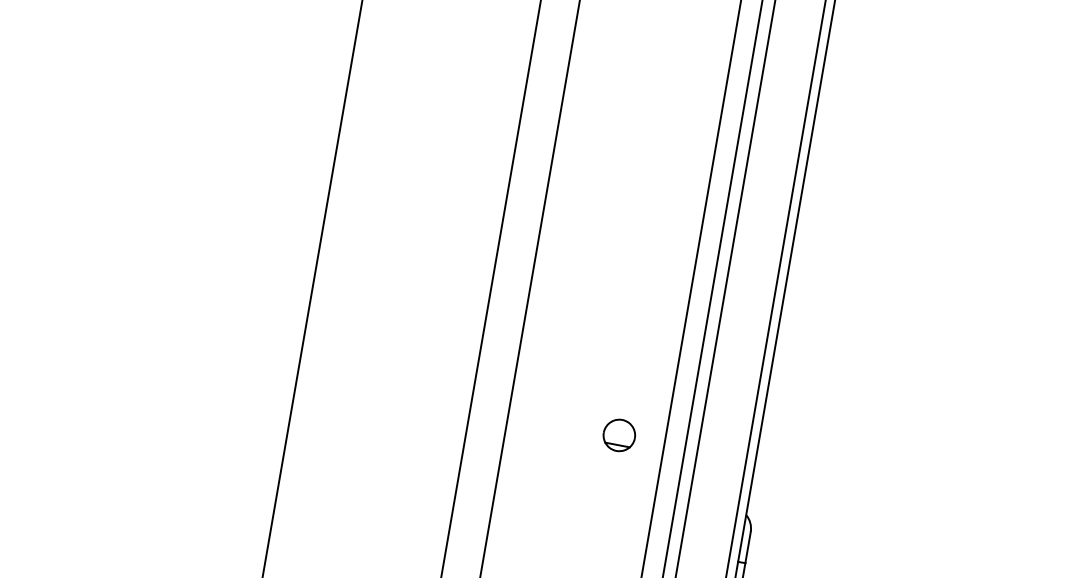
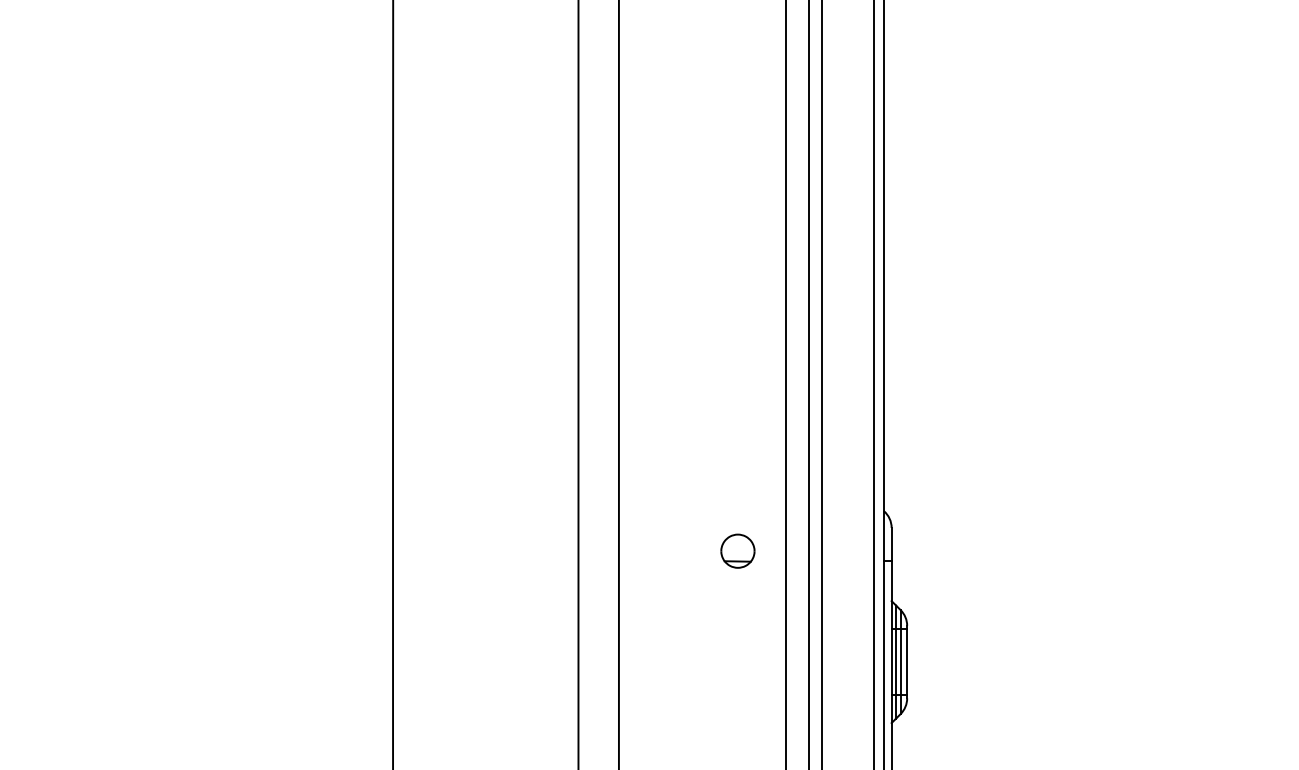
part: (619, 434) -> (737, 550), moved

